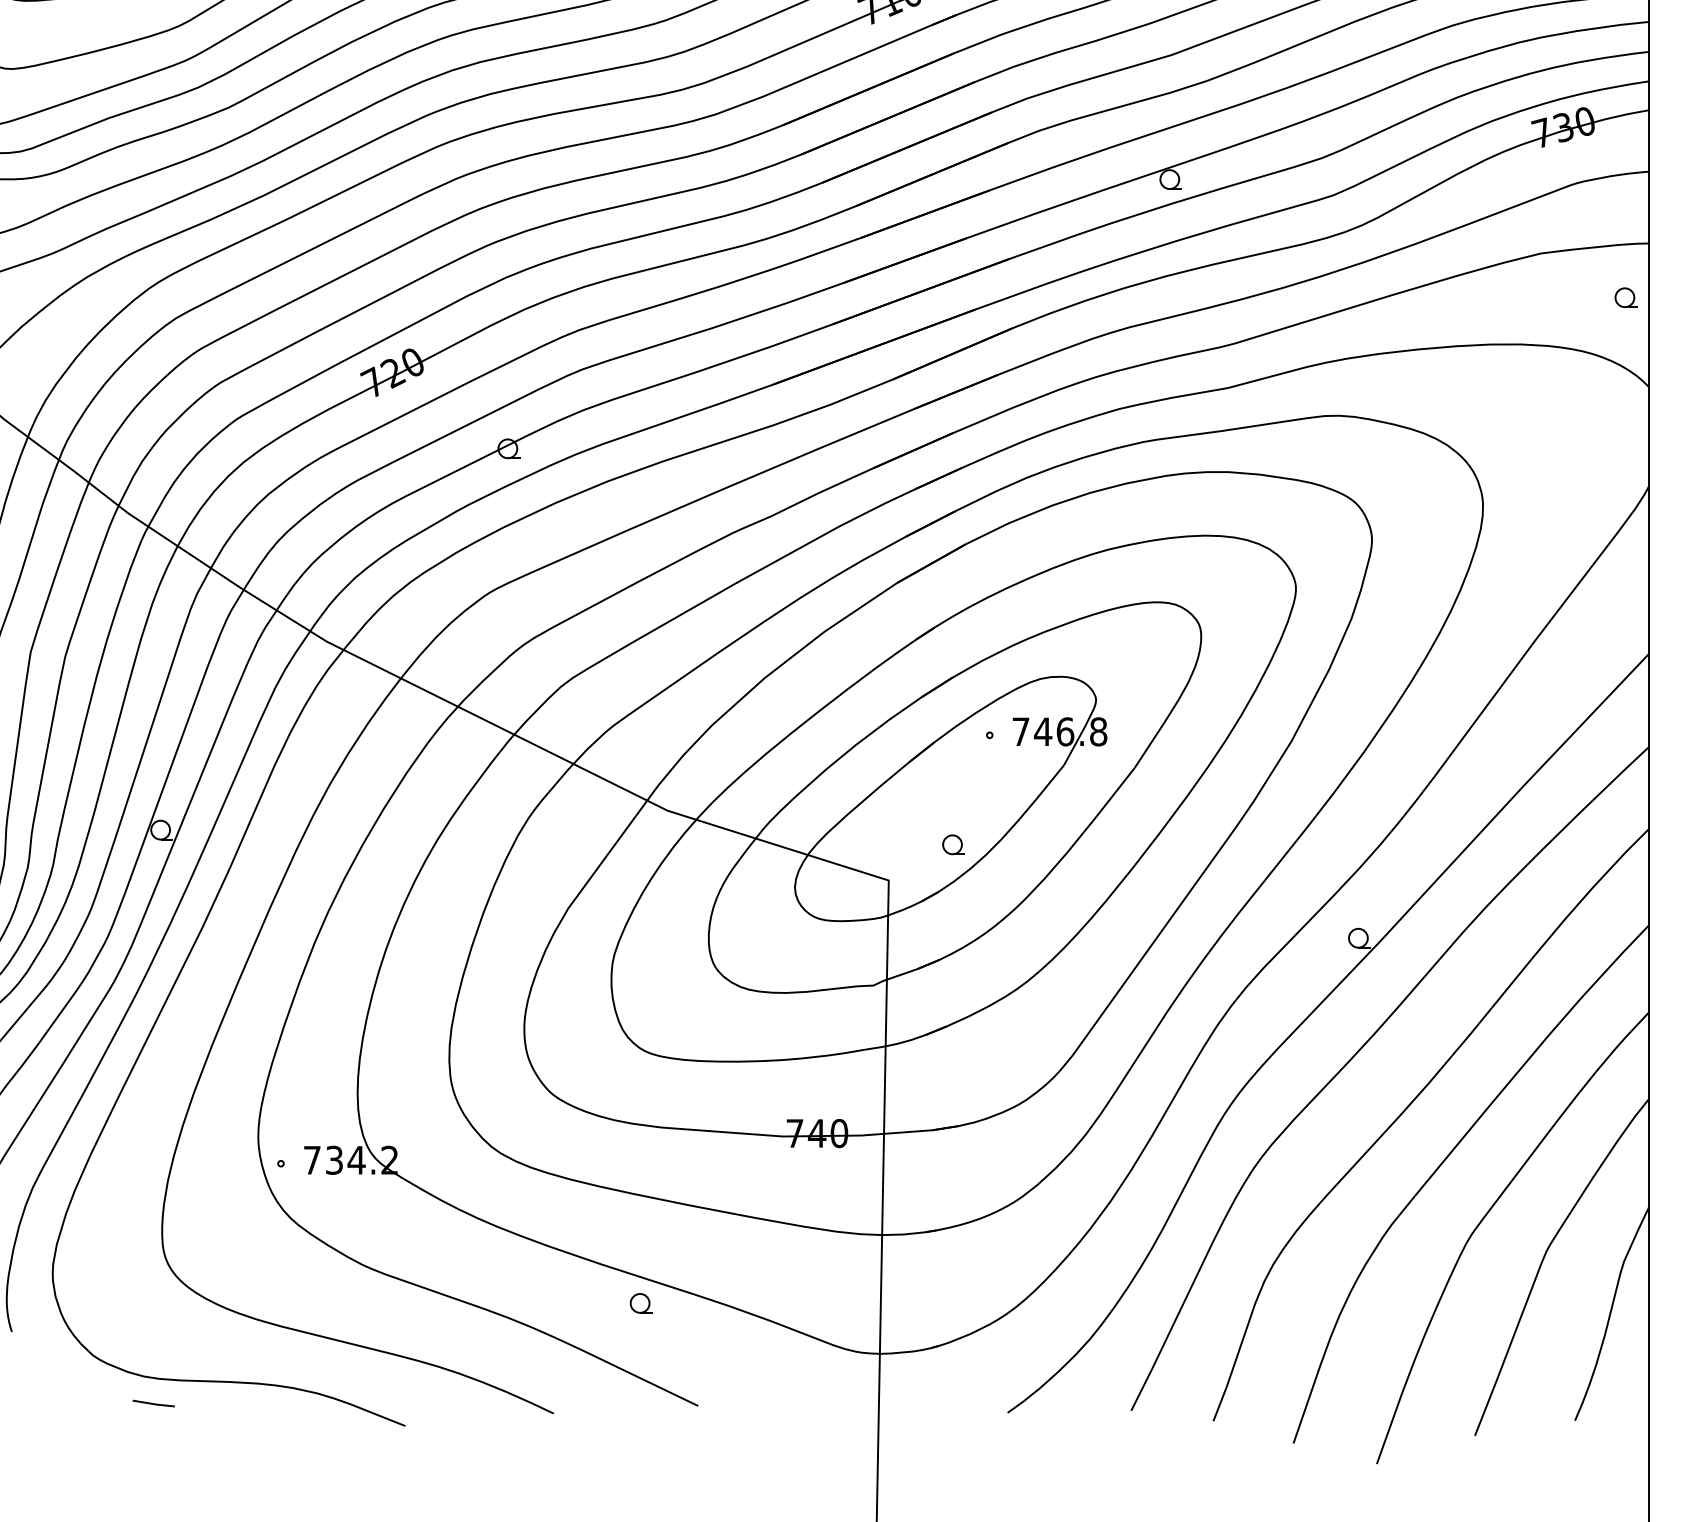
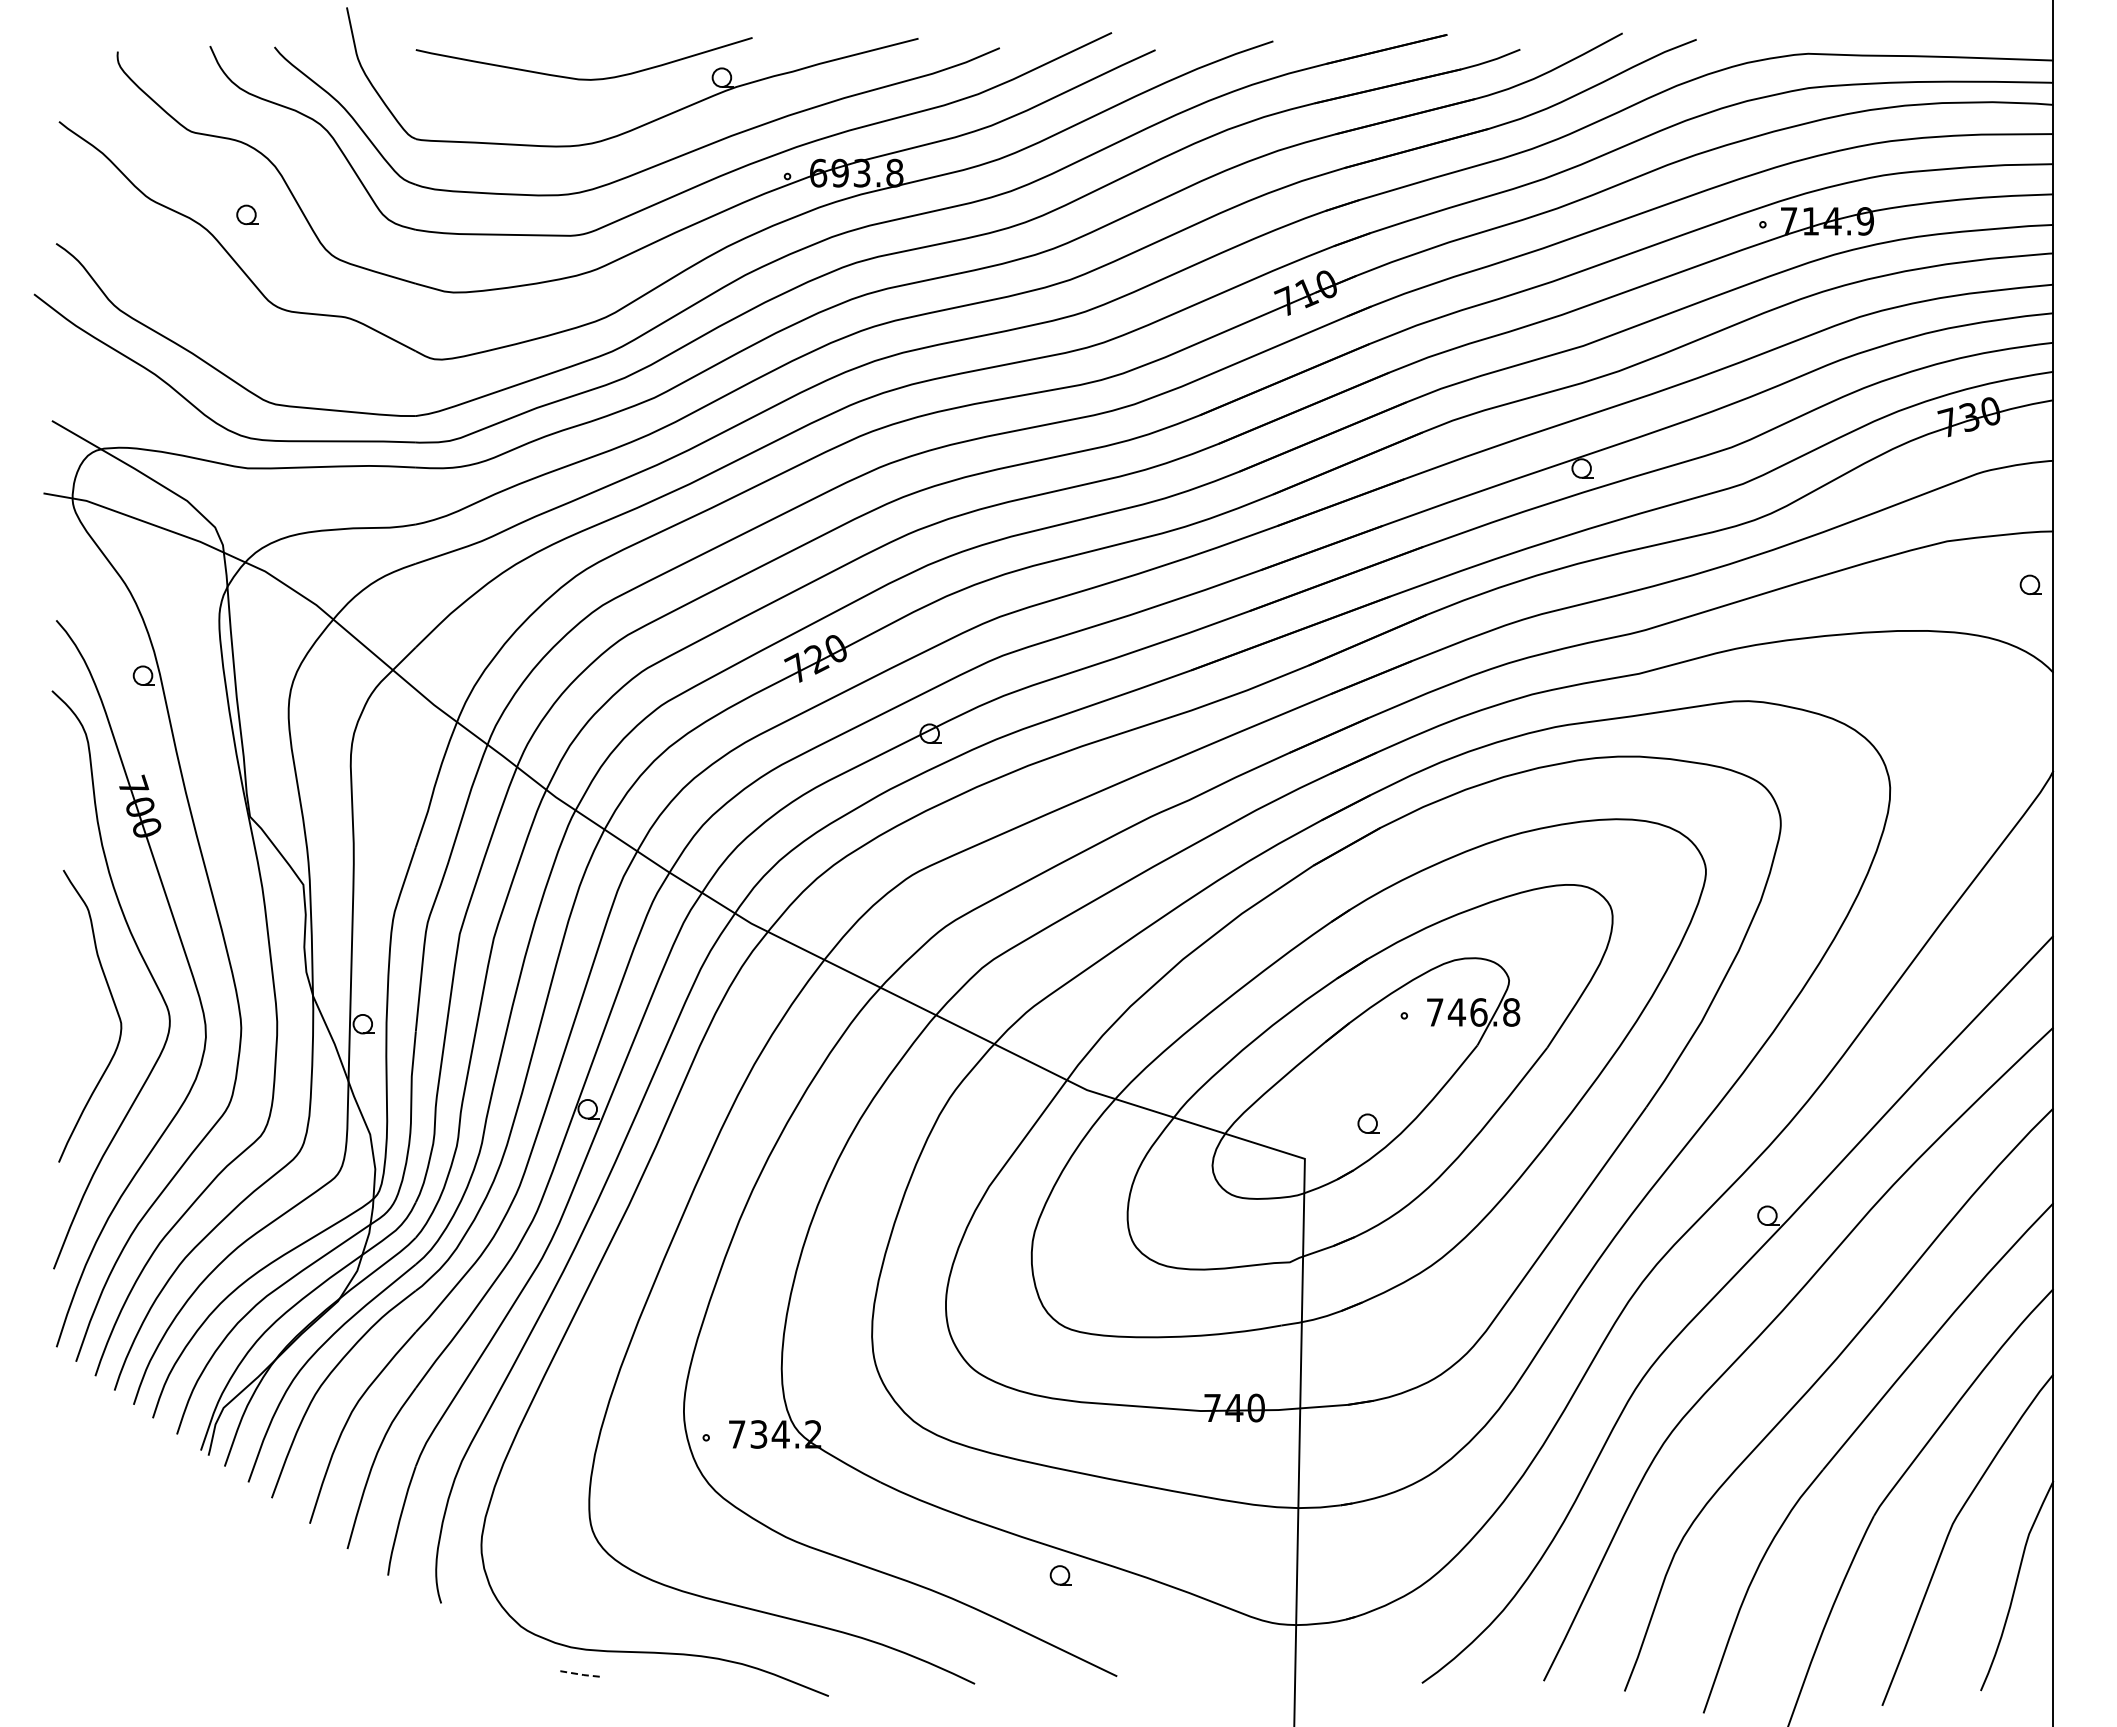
line: (153, 1404) -> (580, 1674), solid -> dashed

